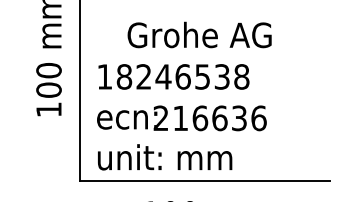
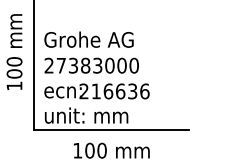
text: (198, 34) -> (88, 39), moved
text: (173, 76) -> (91, 65), 18246538 -> 27383000

